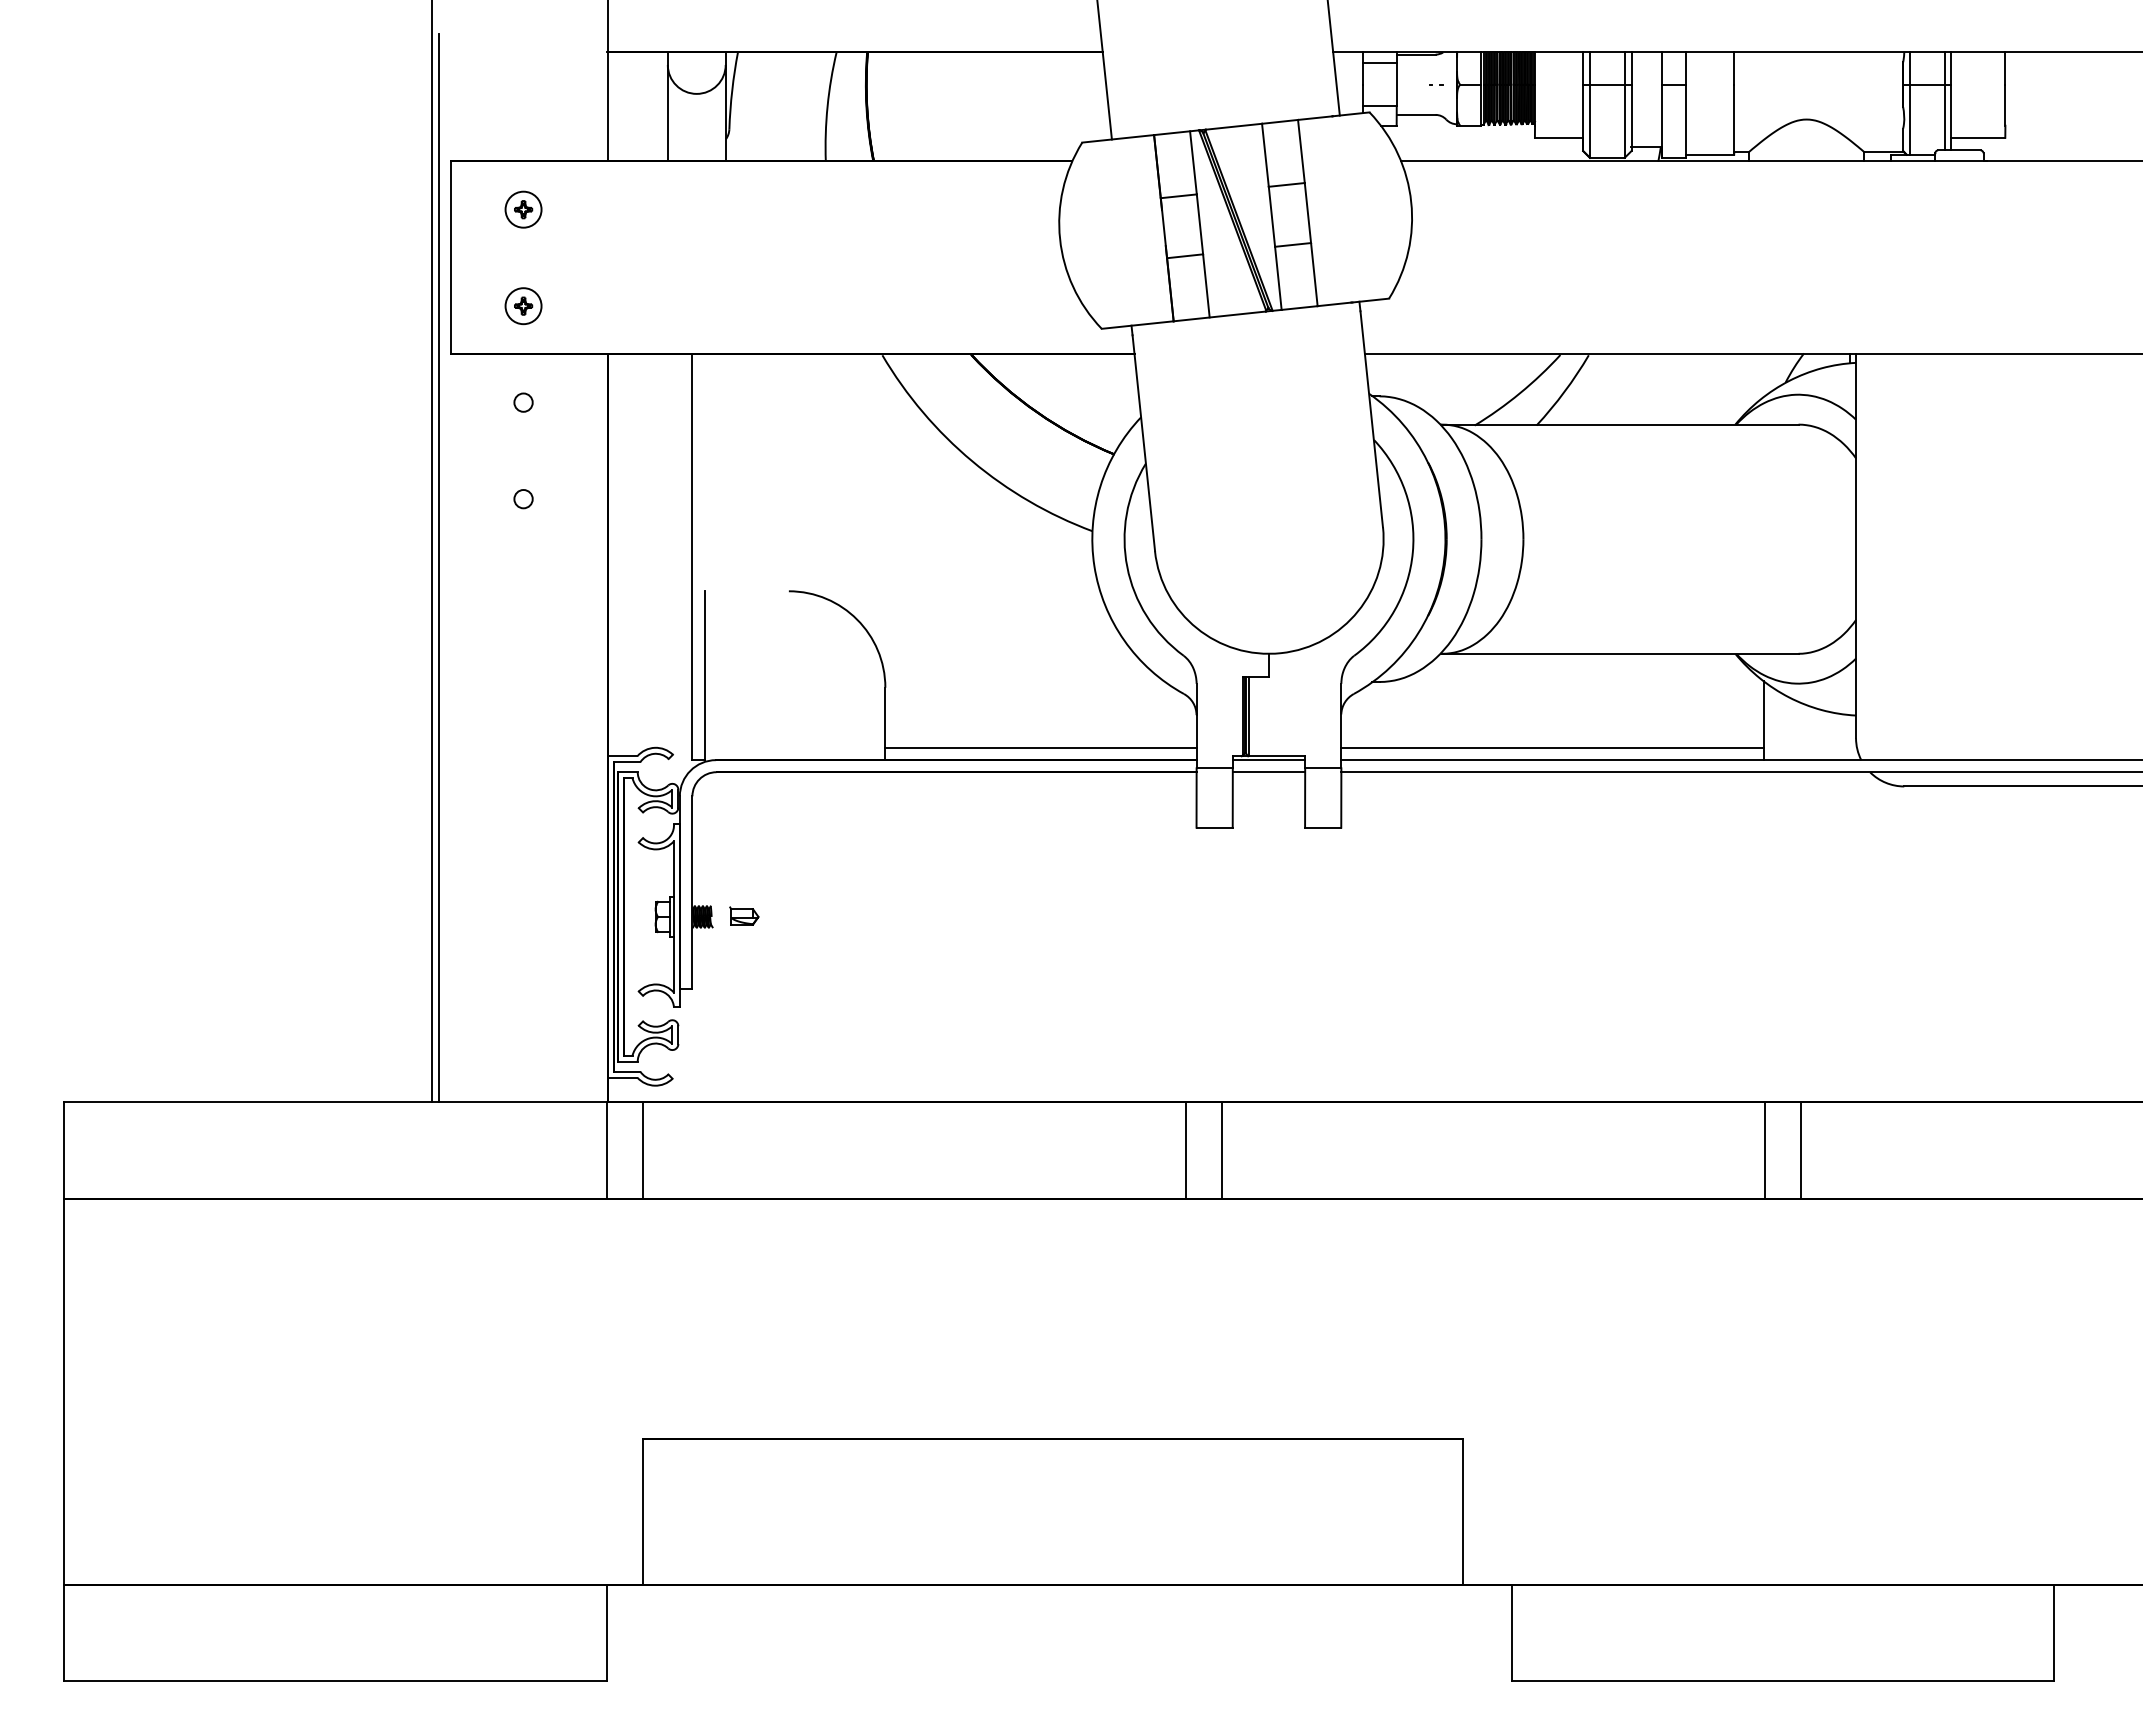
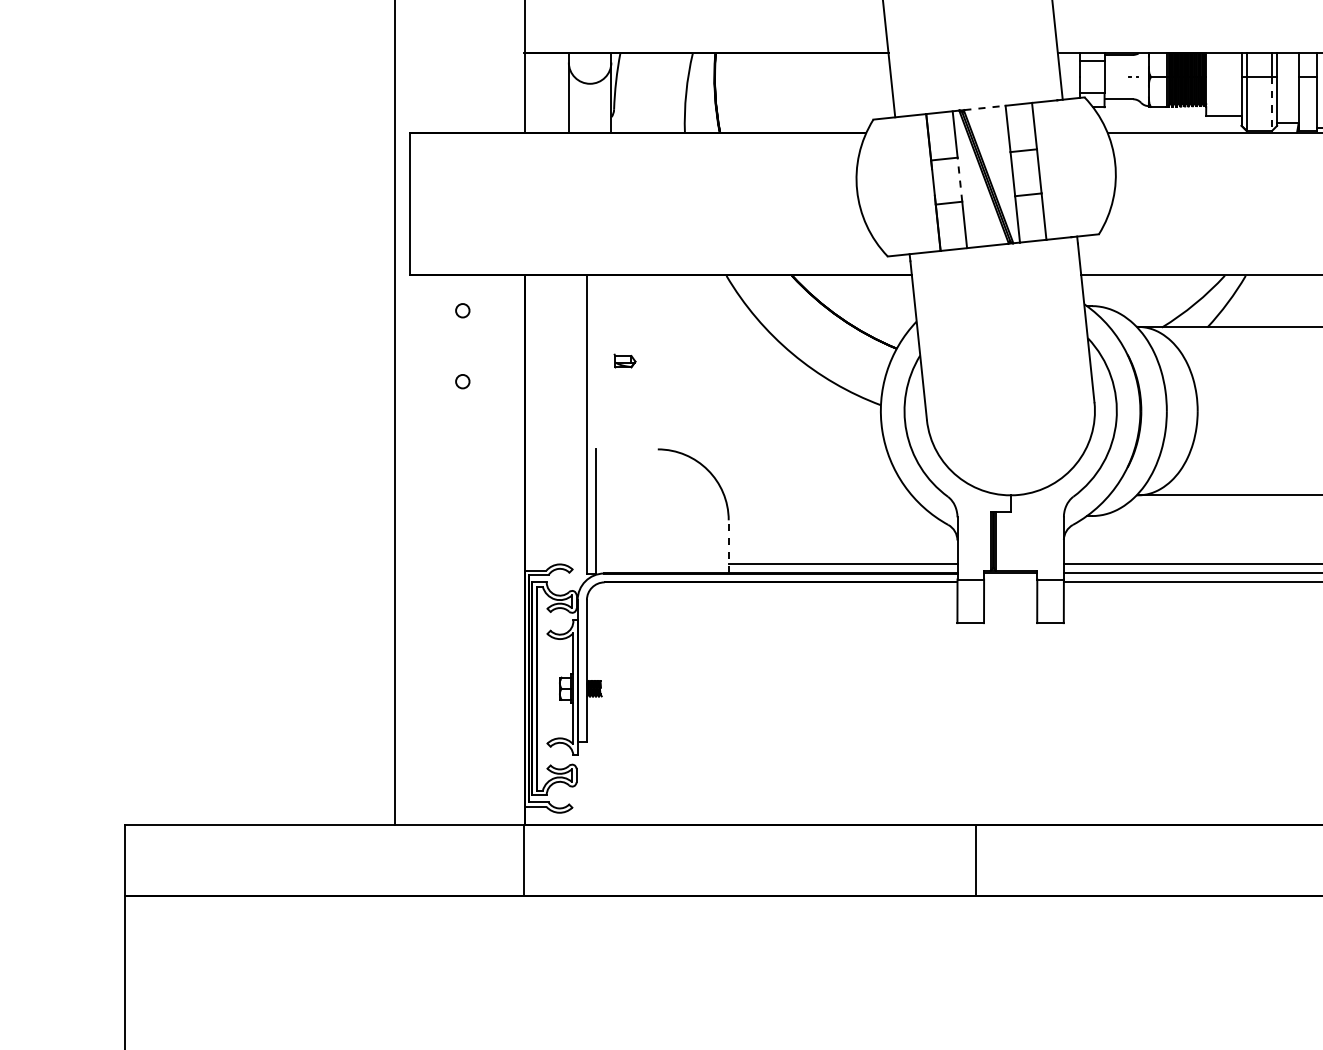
line: (1624, 121) -> (1271, 104), solid -> dashed
line: (1234, 126) -> (985, 107), solid -> dashed
part: (523, 209) -> (462, 168), removed
line: (1199, 223) -> (959, 179), solid -> dashed
part: (523, 306) -> (462, 240), removed
line: (438, 568) -> (400, 432), removed
line: (885, 723) -> (728, 546), solid -> dashed
line: (1268, 772) -> (1010, 582), removed
part: (744, 915) -> (625, 360), moved
line: (643, 1150) -> (550, 860), removed
line: (1185, 1150) -> (949, 860), removed

